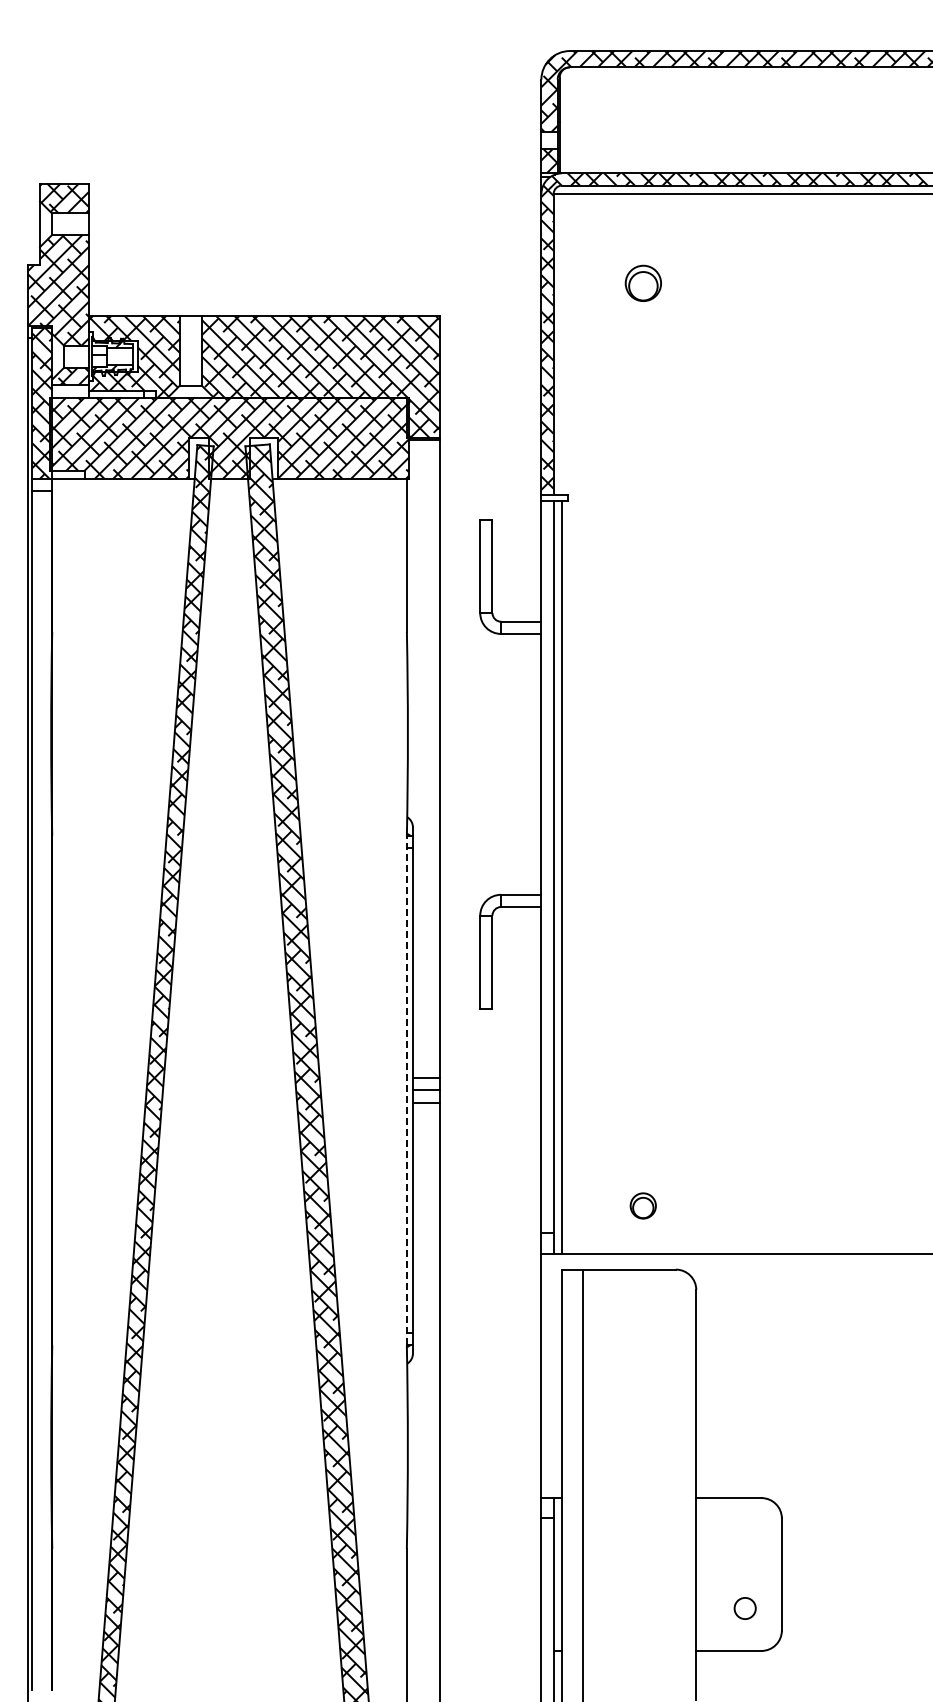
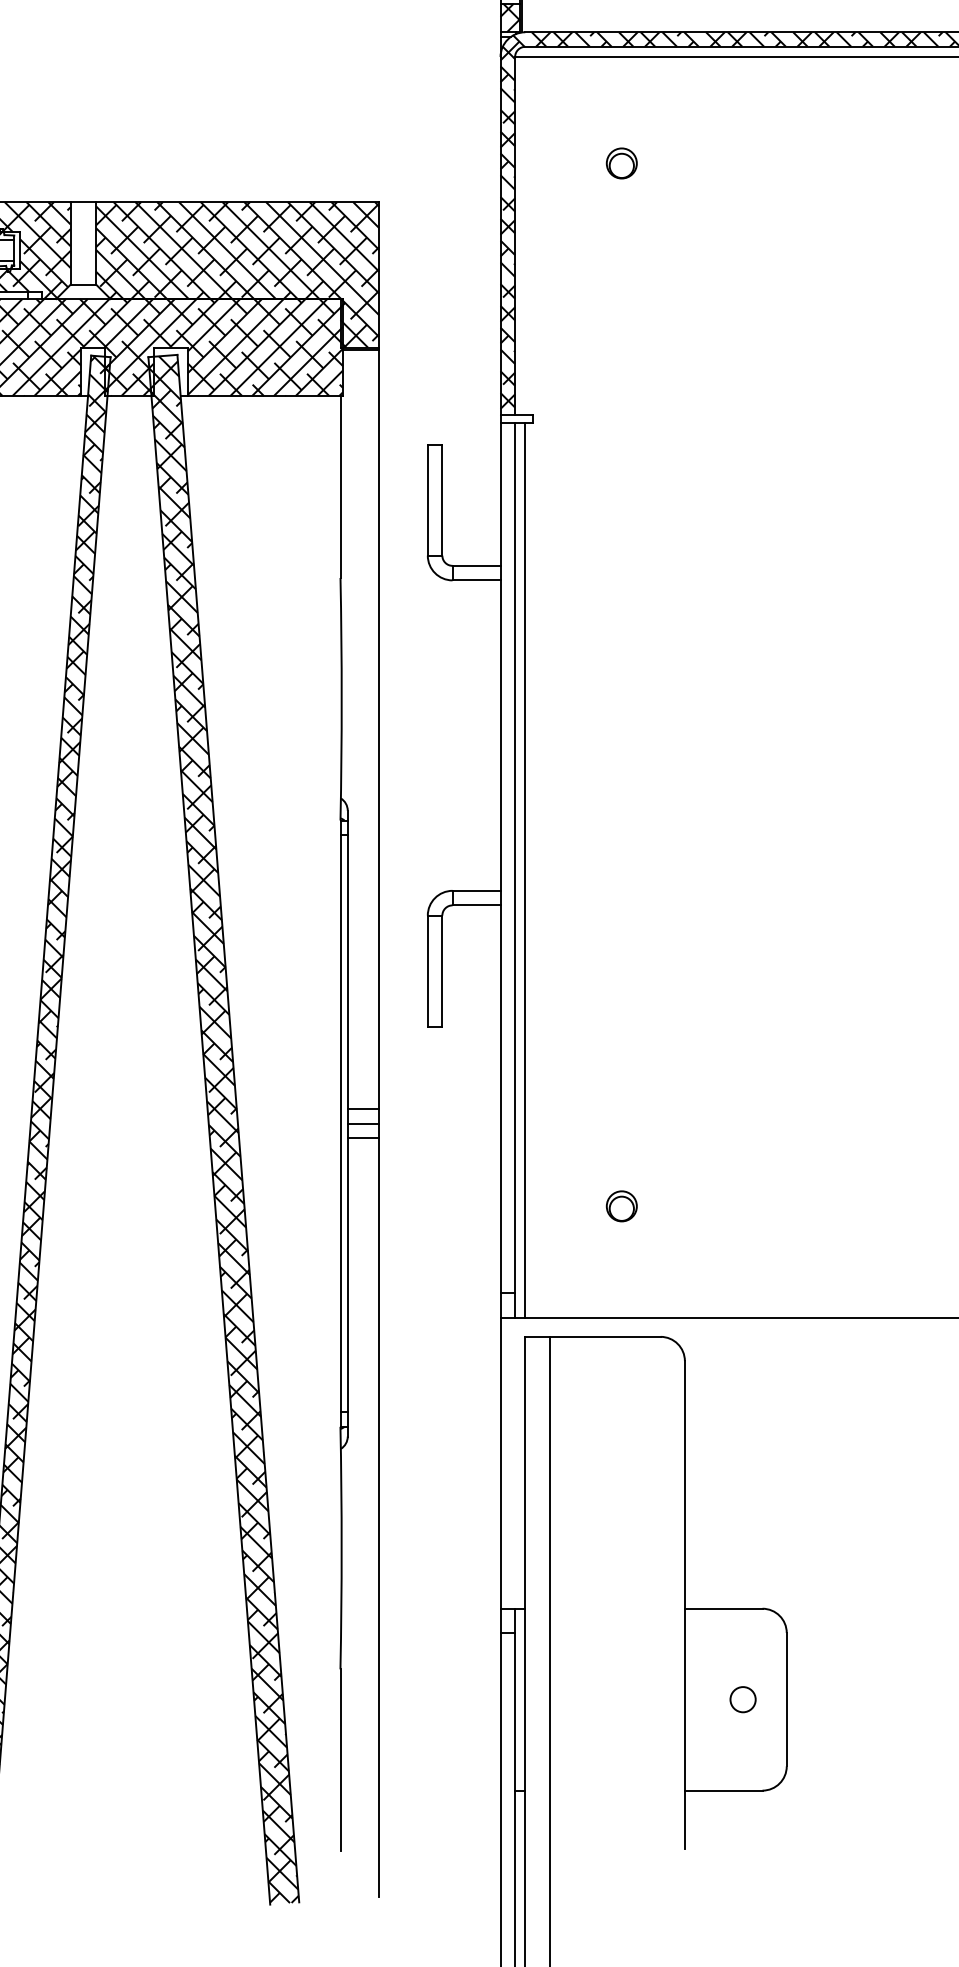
part: (642, 283) -> (620, 163), size x0.71
line: (406, 1090) -> (340, 1123), dashed -> solid
part: (642, 1205) -> (620, 1205), moved
circle: (744, 1608) -> (742, 1699), moved

